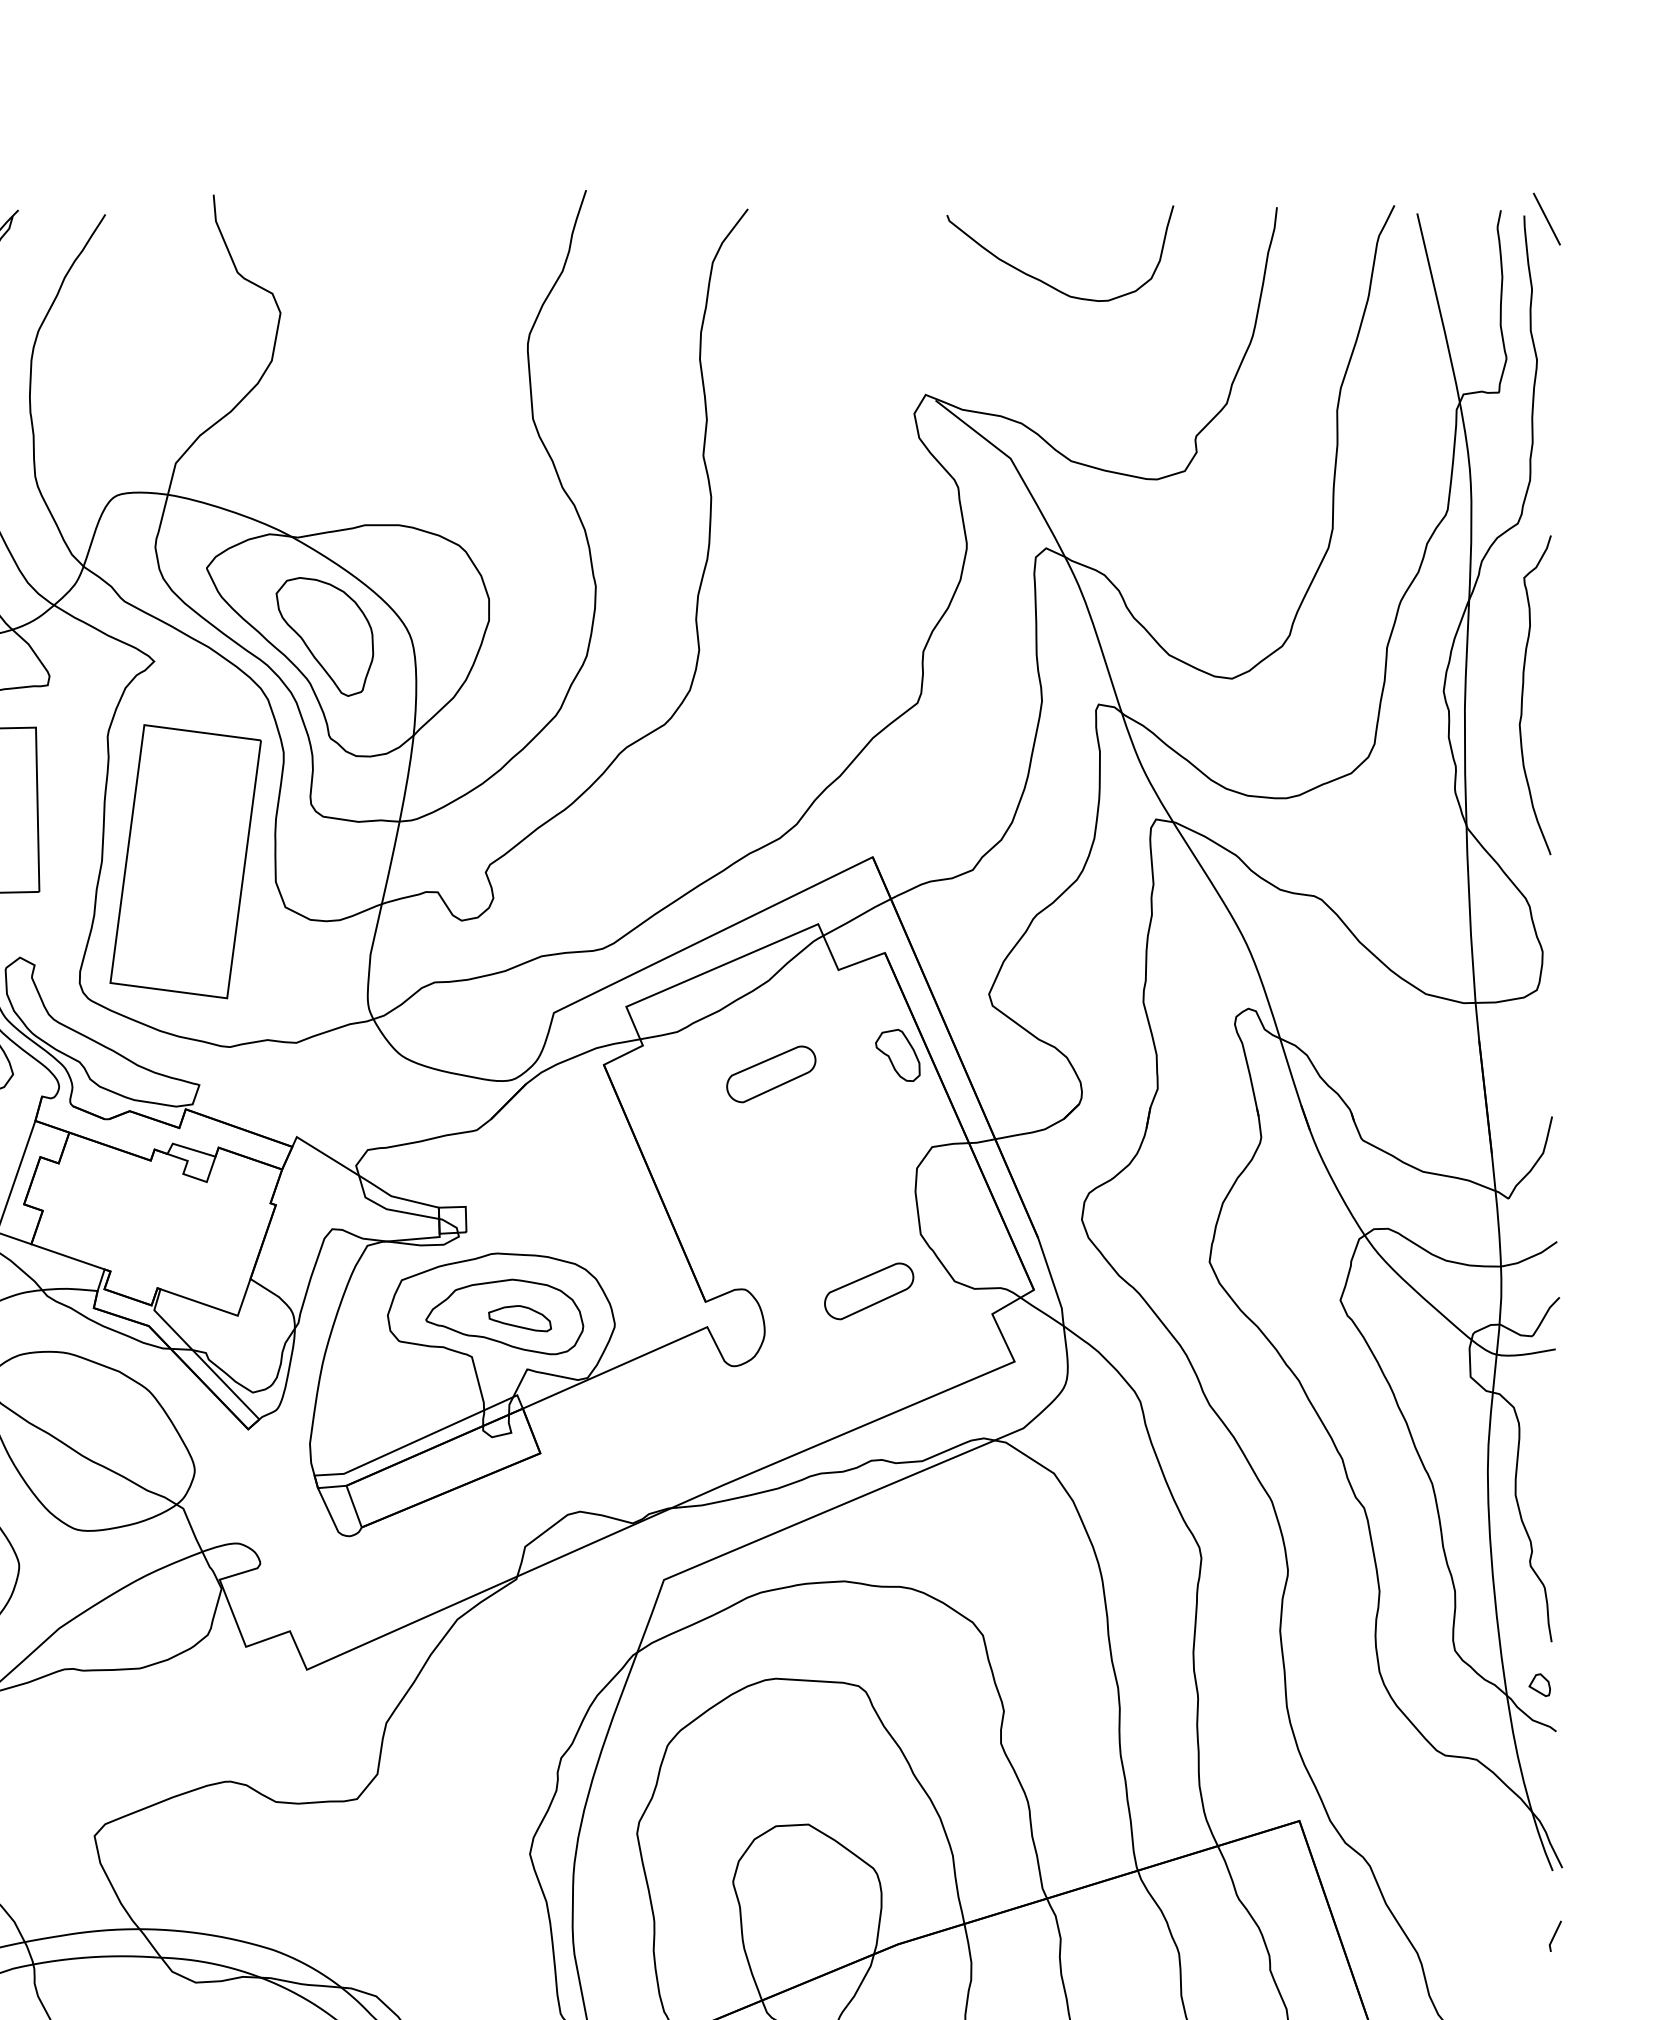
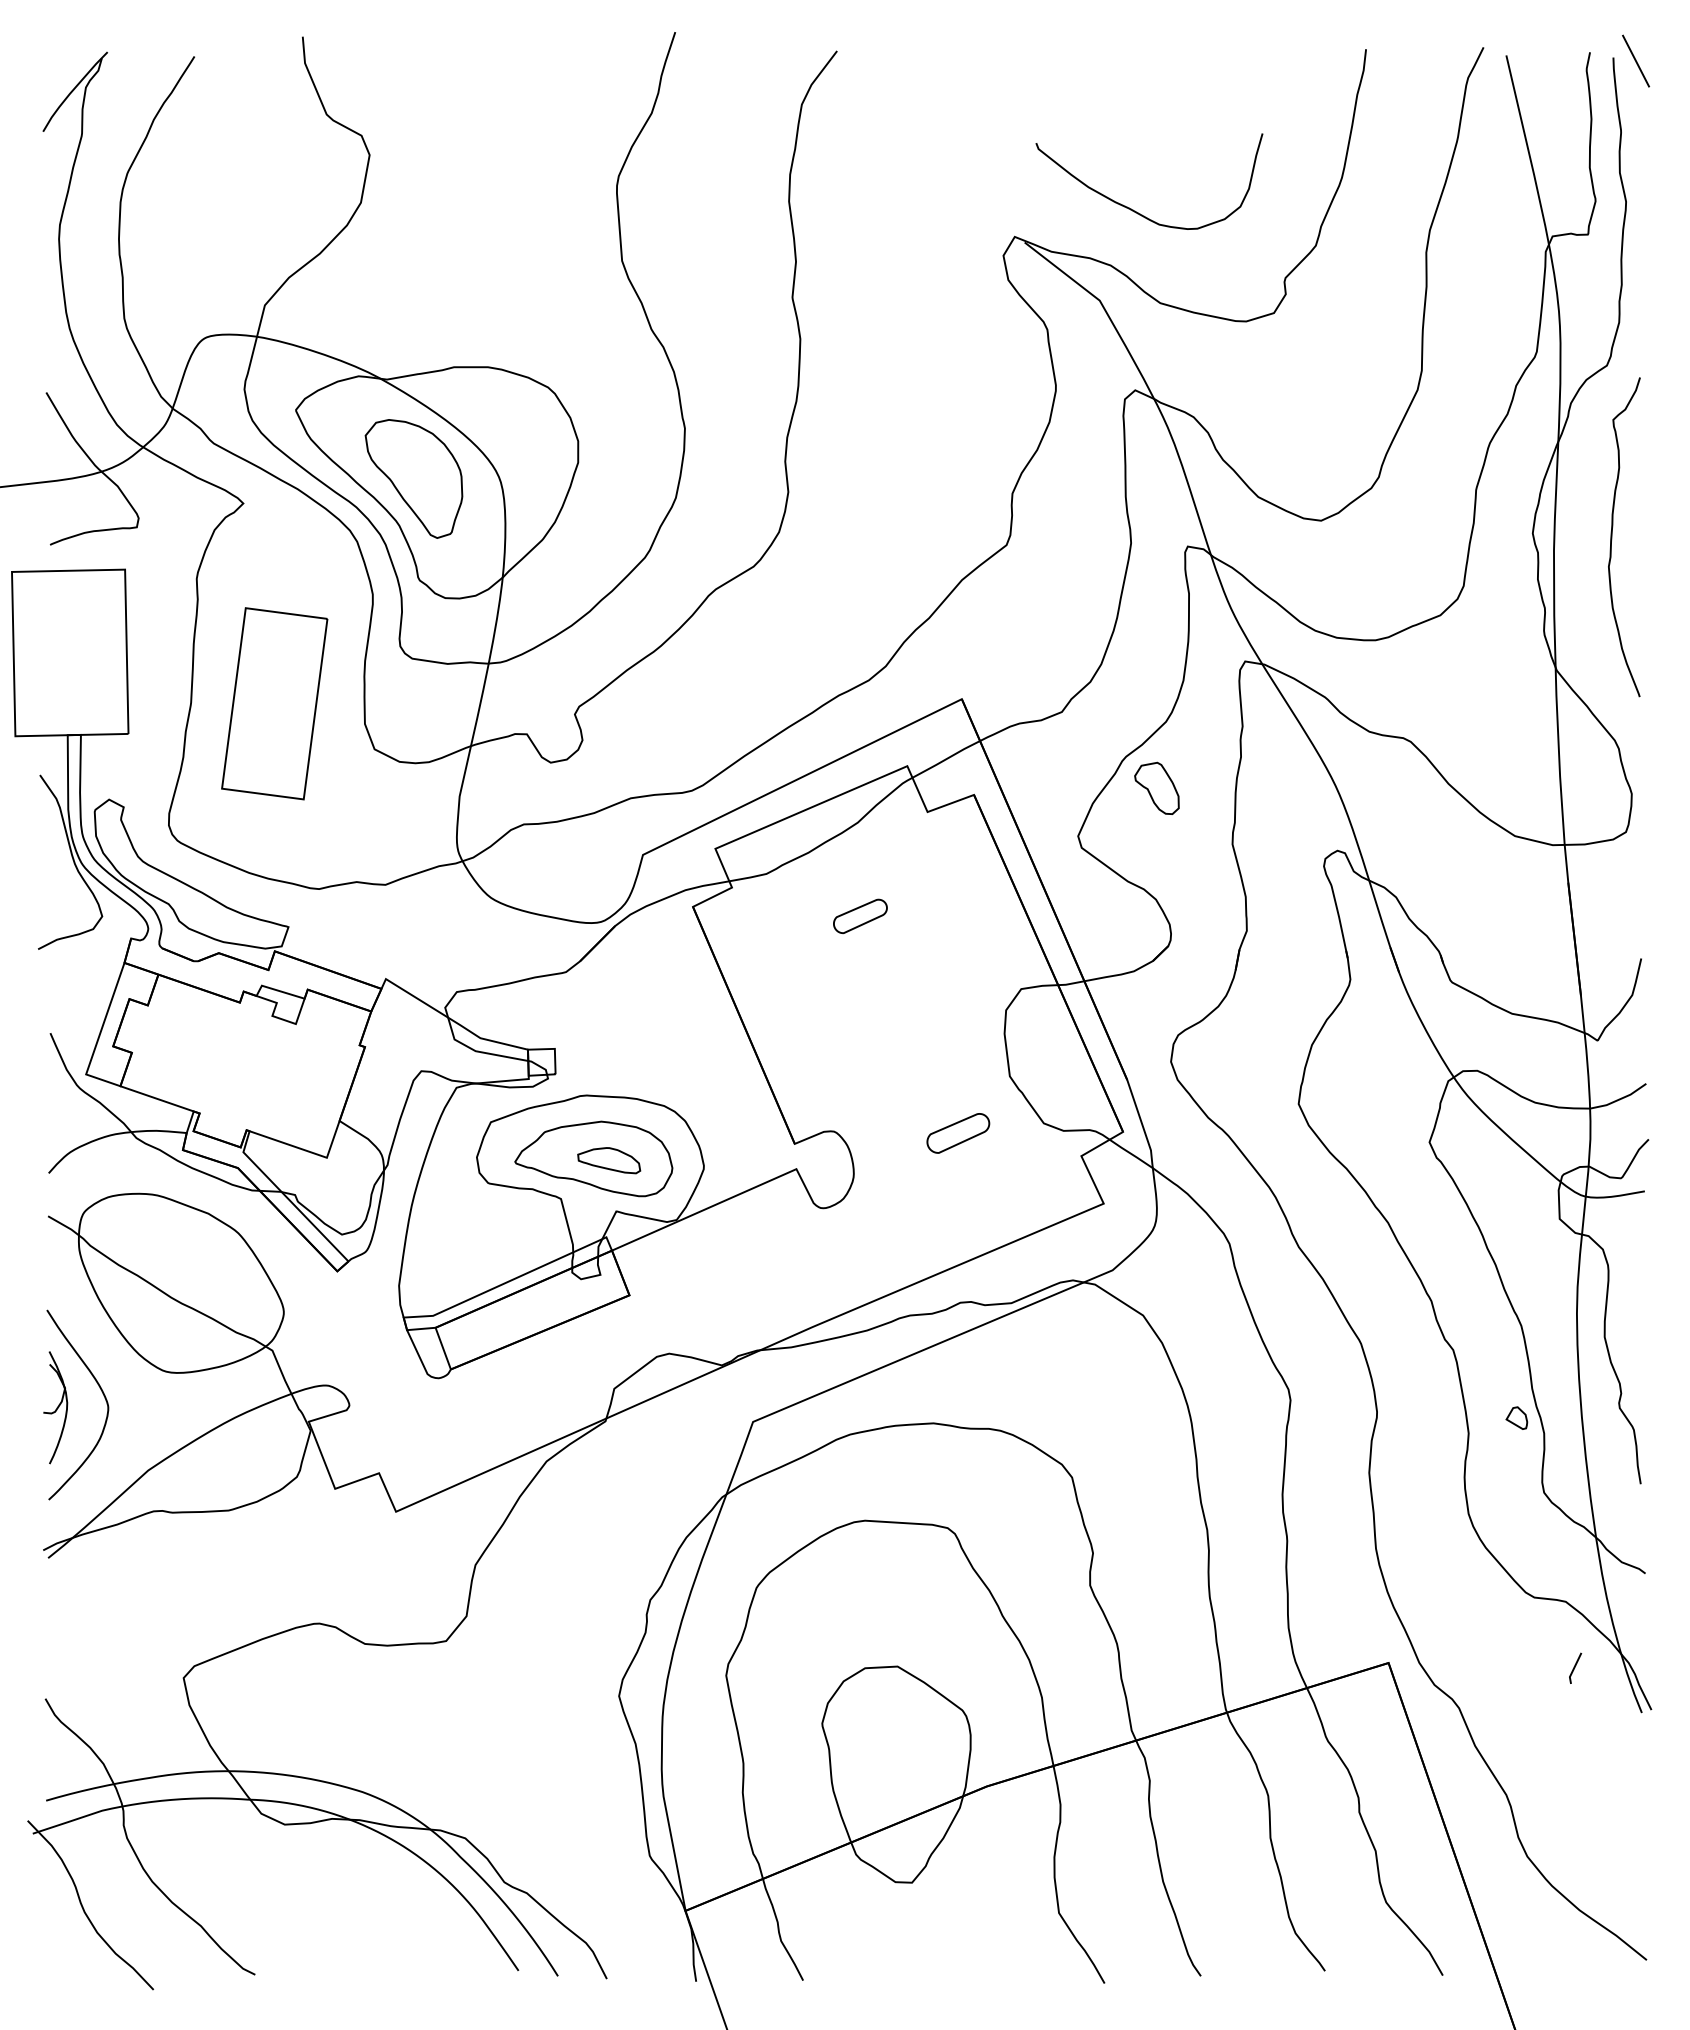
curve: (1046, 282) -> (1135, 210), moved
part: (185, 861) -> (274, 703), size x0.7
part: (897, 1054) -> (1156, 787), moved
part: (771, 1074) -> (860, 916), size x0.6
part: (869, 1291) -> (958, 1133), size x0.7
part: (1539, 1684) -> (1516, 1417), moved
line: (1555, 1935) -> (1575, 1667), moved

